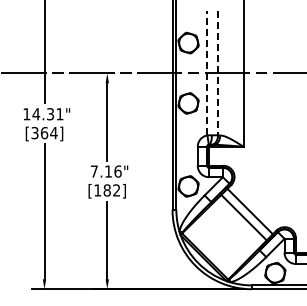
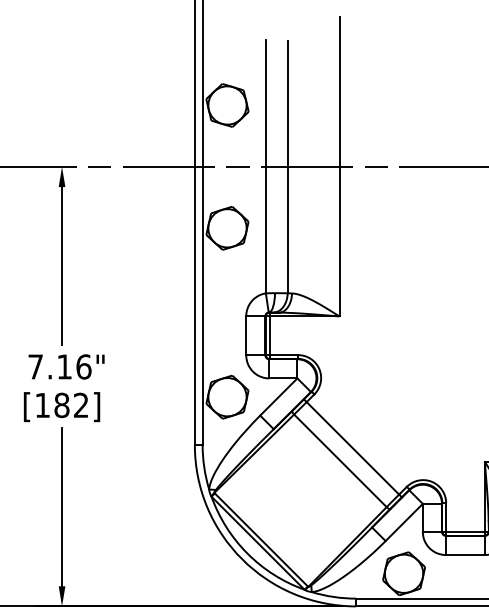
line: (207, 72) -> (266, 165), dashed -> solid
line: (218, 73) -> (288, 167), dashed -> solid

